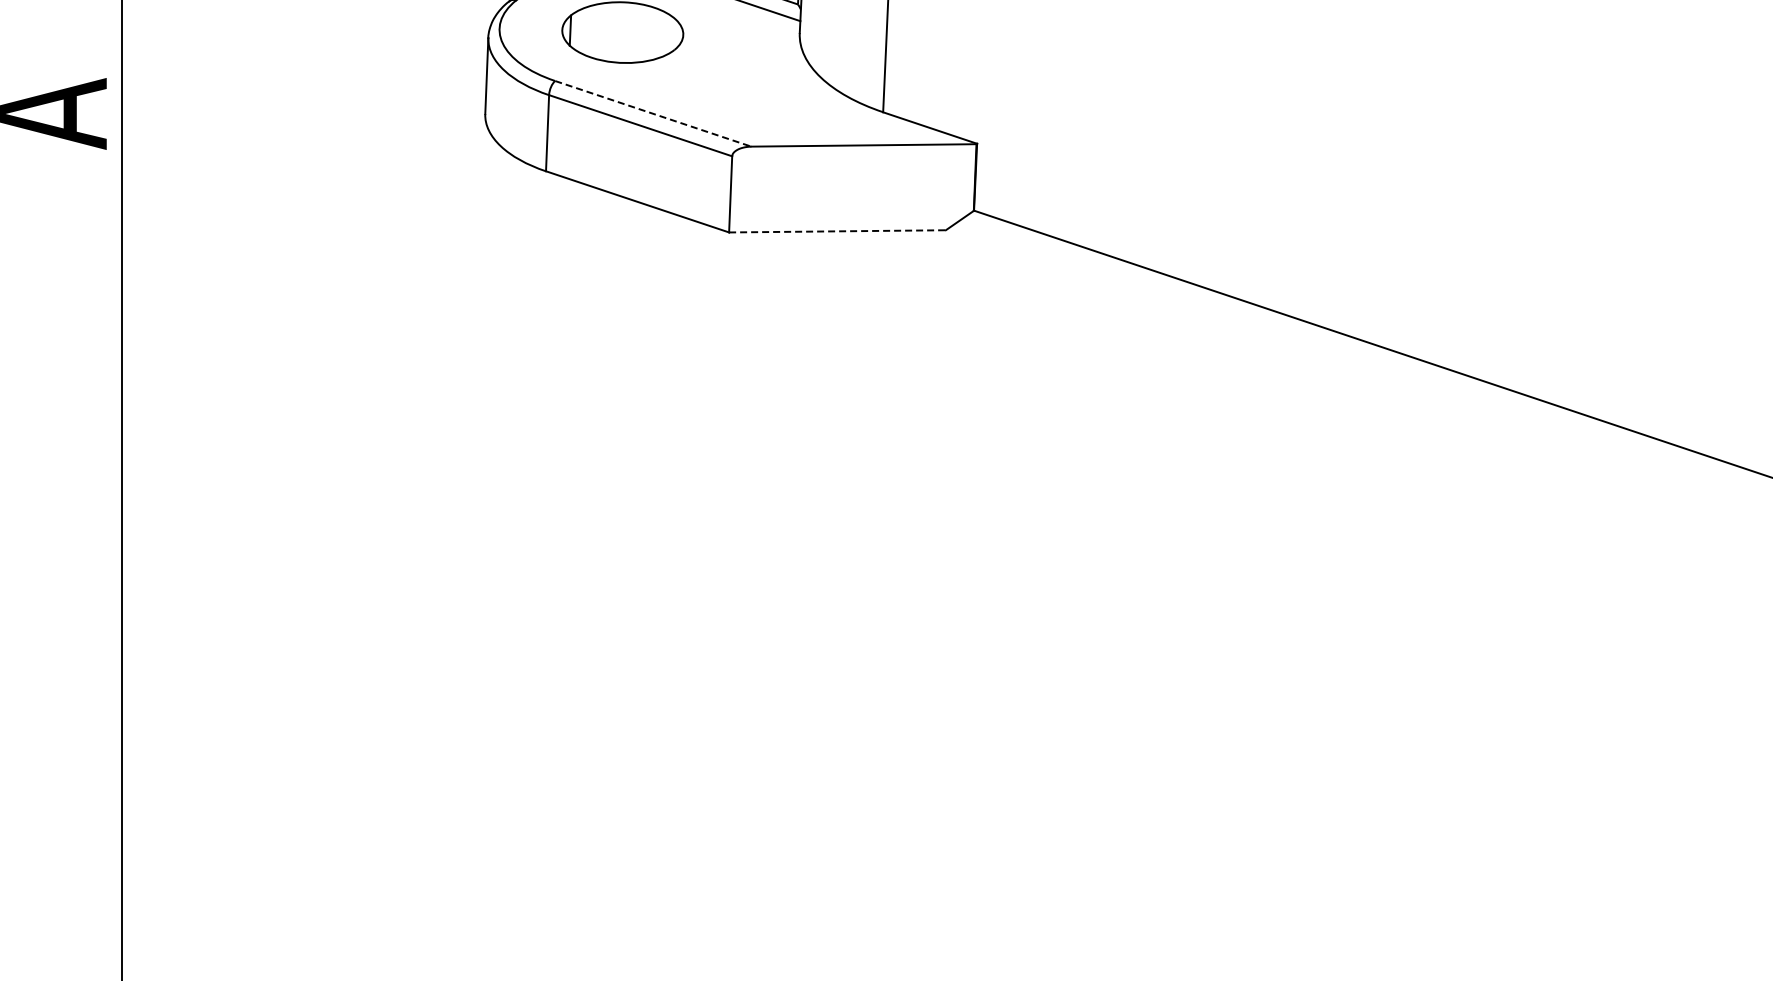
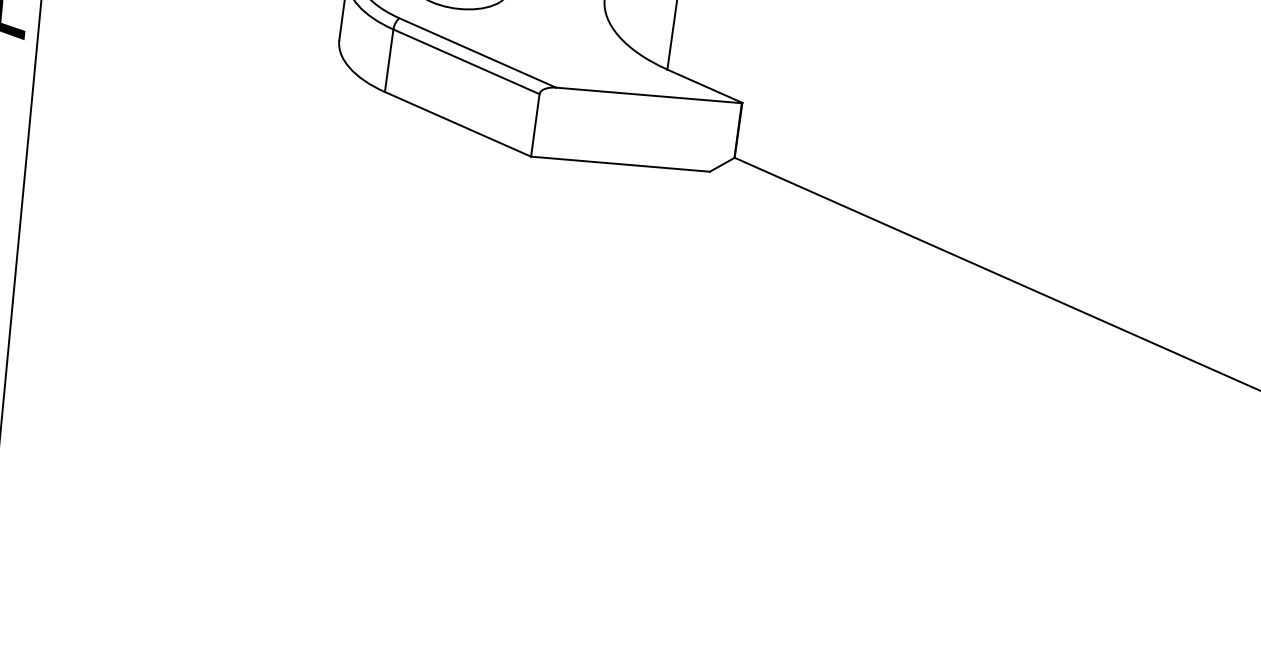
line: (653, 114) -> (477, 53), dashed -> solid
line: (838, 231) -> (621, 164), dashed -> solid

